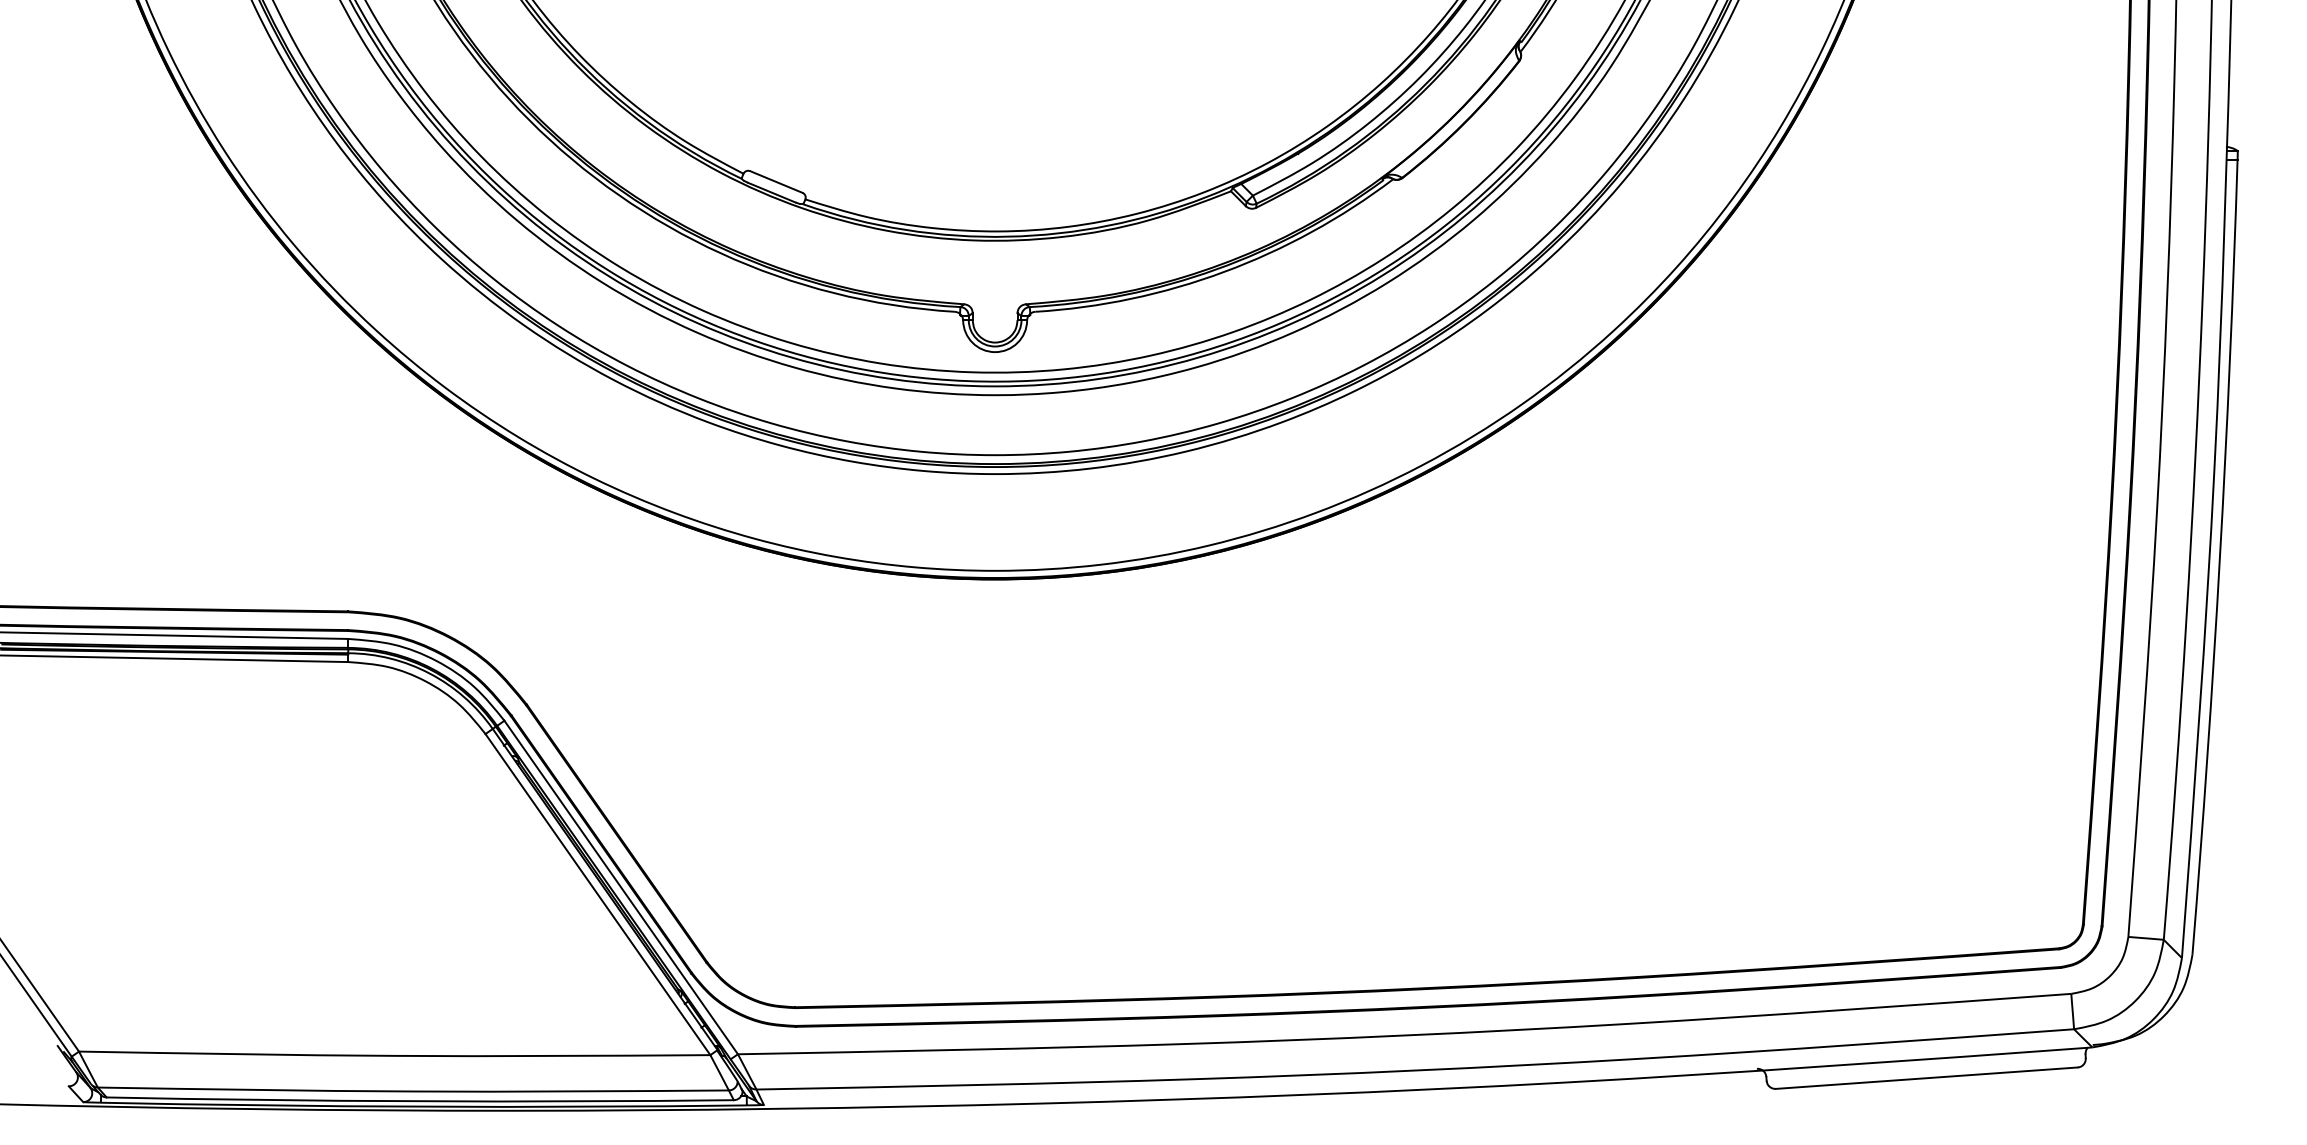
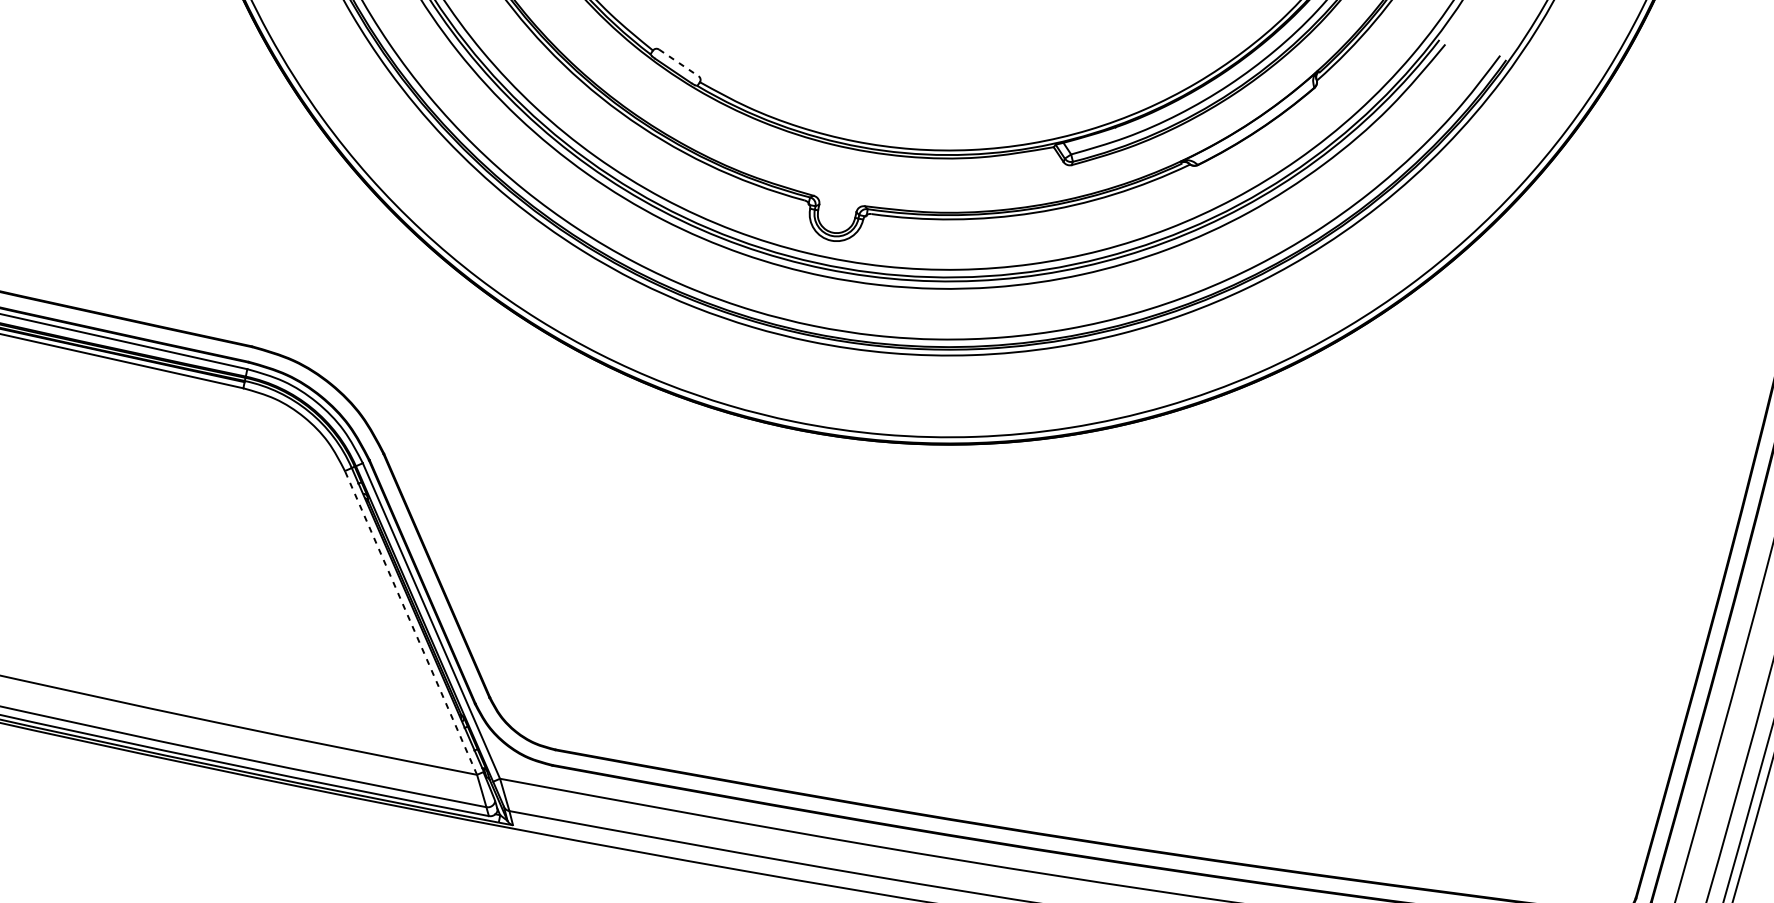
line: (776, 182) -> (678, 63), solid -> dashed
line: (597, 894) -> (410, 622), solid -> dashed

